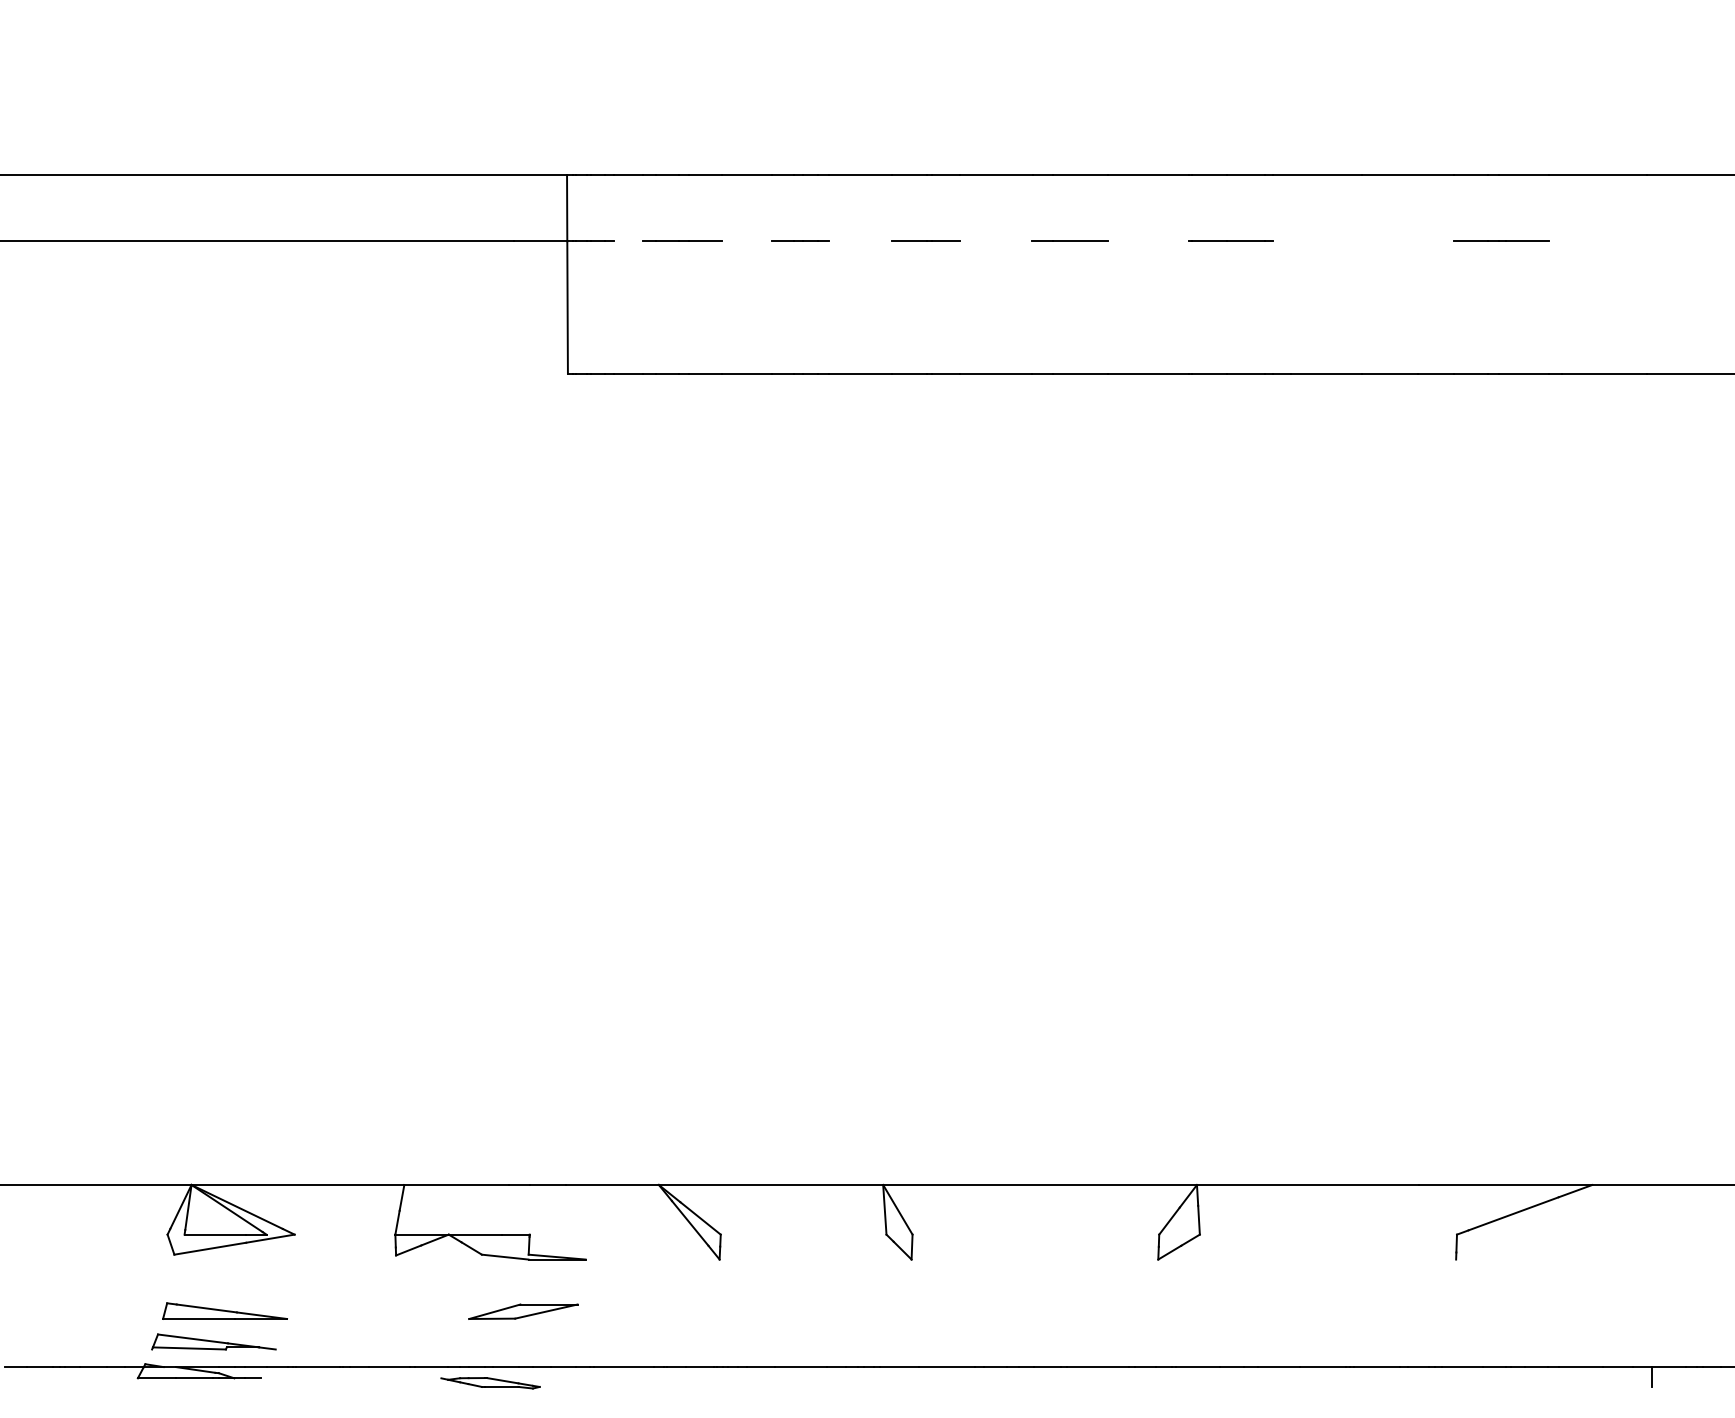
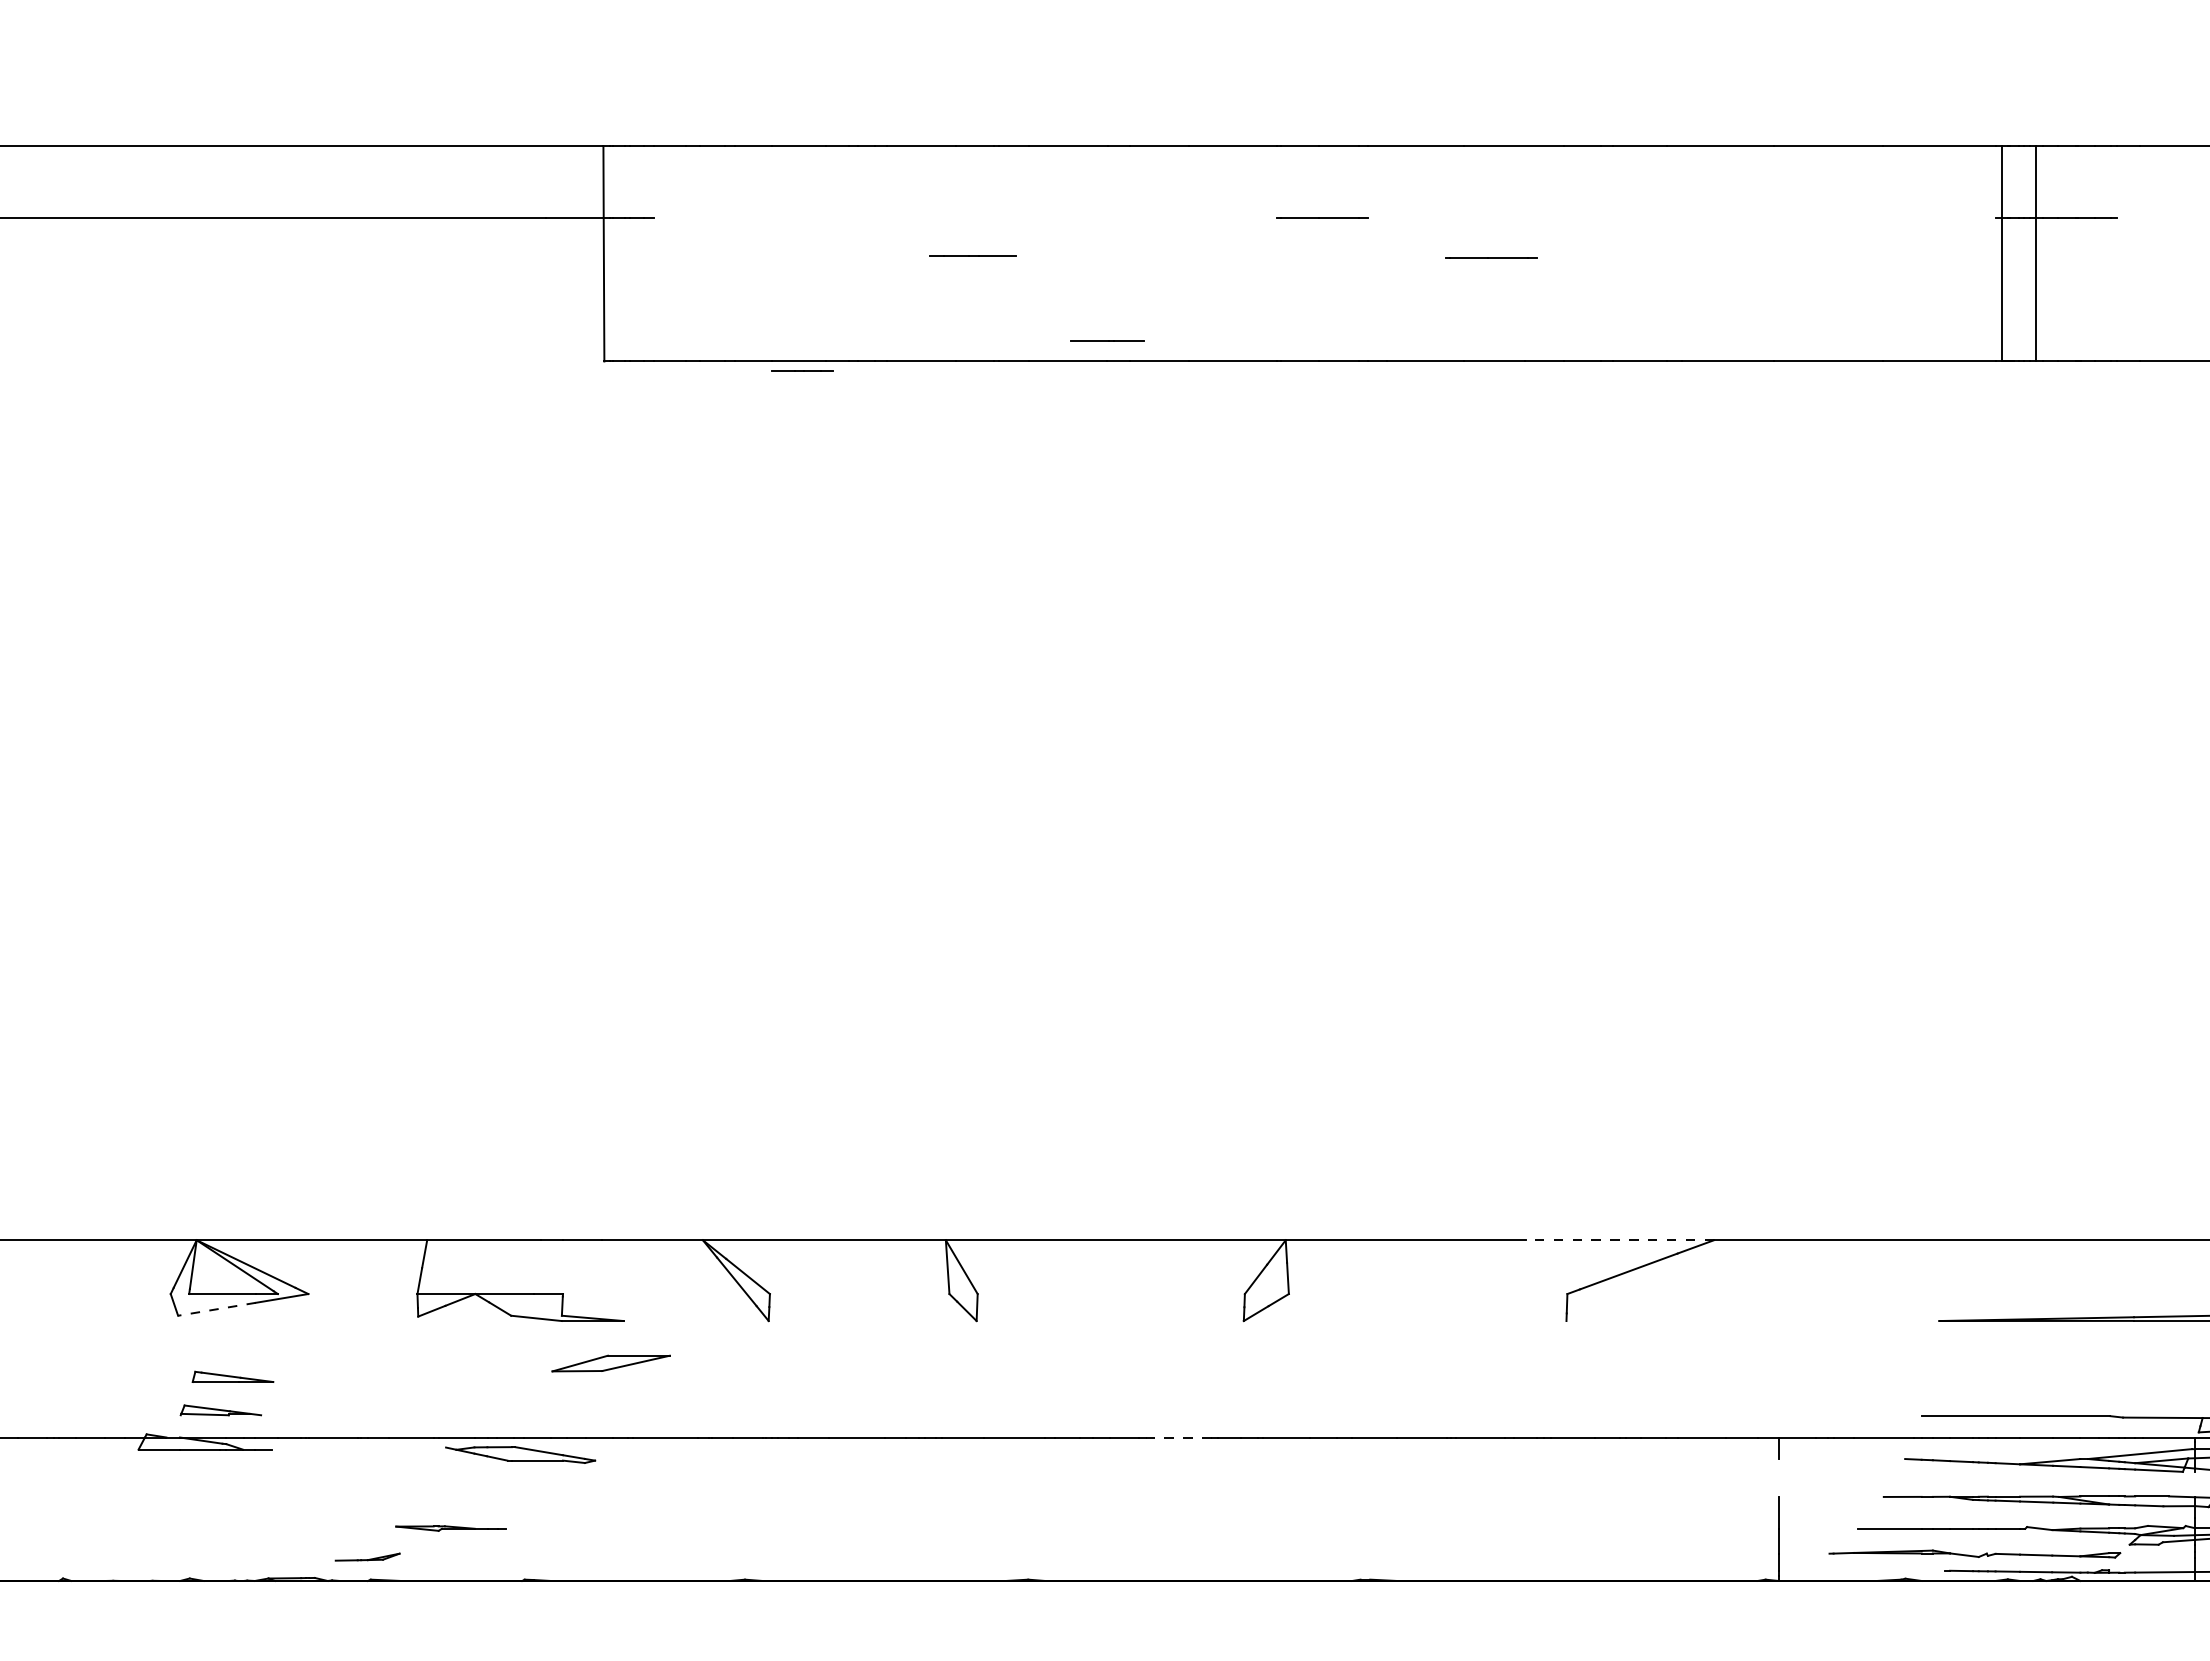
line: (682, 240) -> (972, 255), moved
line: (800, 240) -> (802, 370), moved
line: (926, 240) -> (1107, 340), moved
line: (1069, 240) -> (1147, 217), removed
line: (1501, 240) -> (1615, 217), removed
line: (1386, 277) -> (1491, 257), added
line: (1506, 1185) -> (1620, 1240), solid -> dashed
line: (209, 1248) -> (216, 1309), solid -> dashed
part: (224, 1310) -> (232, 1376), size x0.6
part: (522, 1311) -> (610, 1363), moved
part: (213, 1342) -> (220, 1410), size x0.6
line: (1098, 1367) -> (1179, 1437), solid -> dashed
part: (490, 1382) -> (520, 1454), size x1.4

